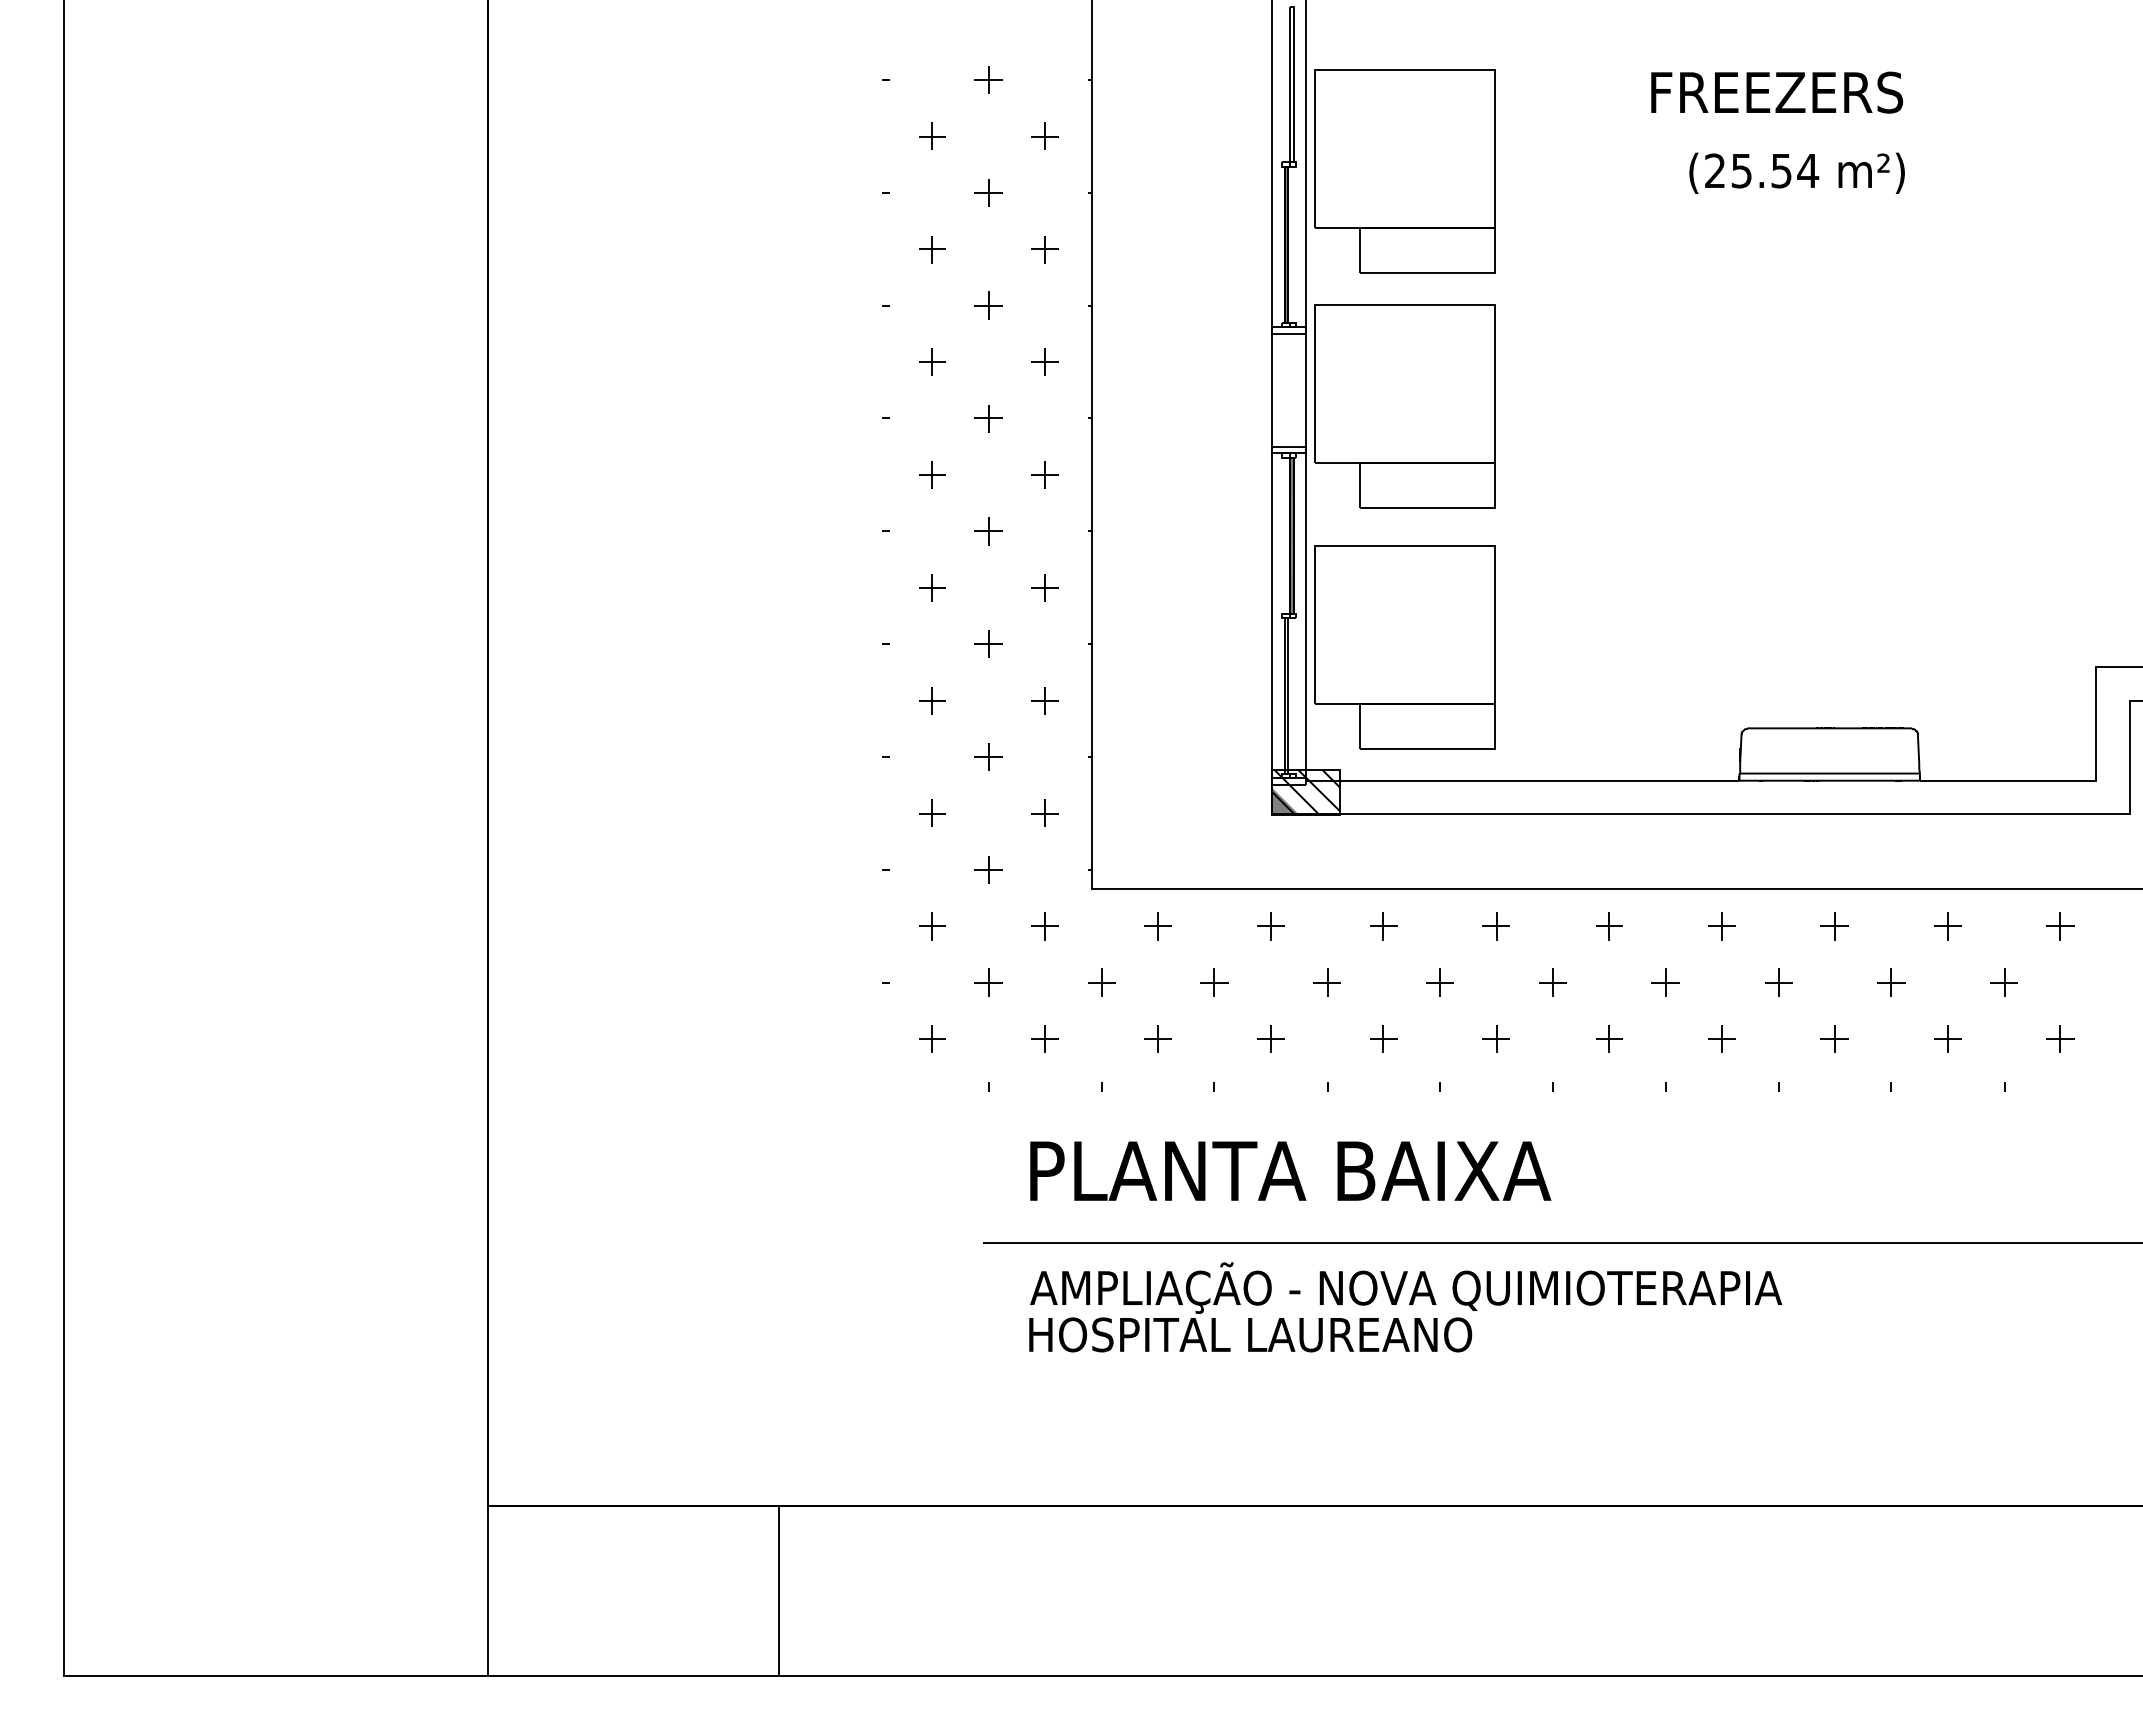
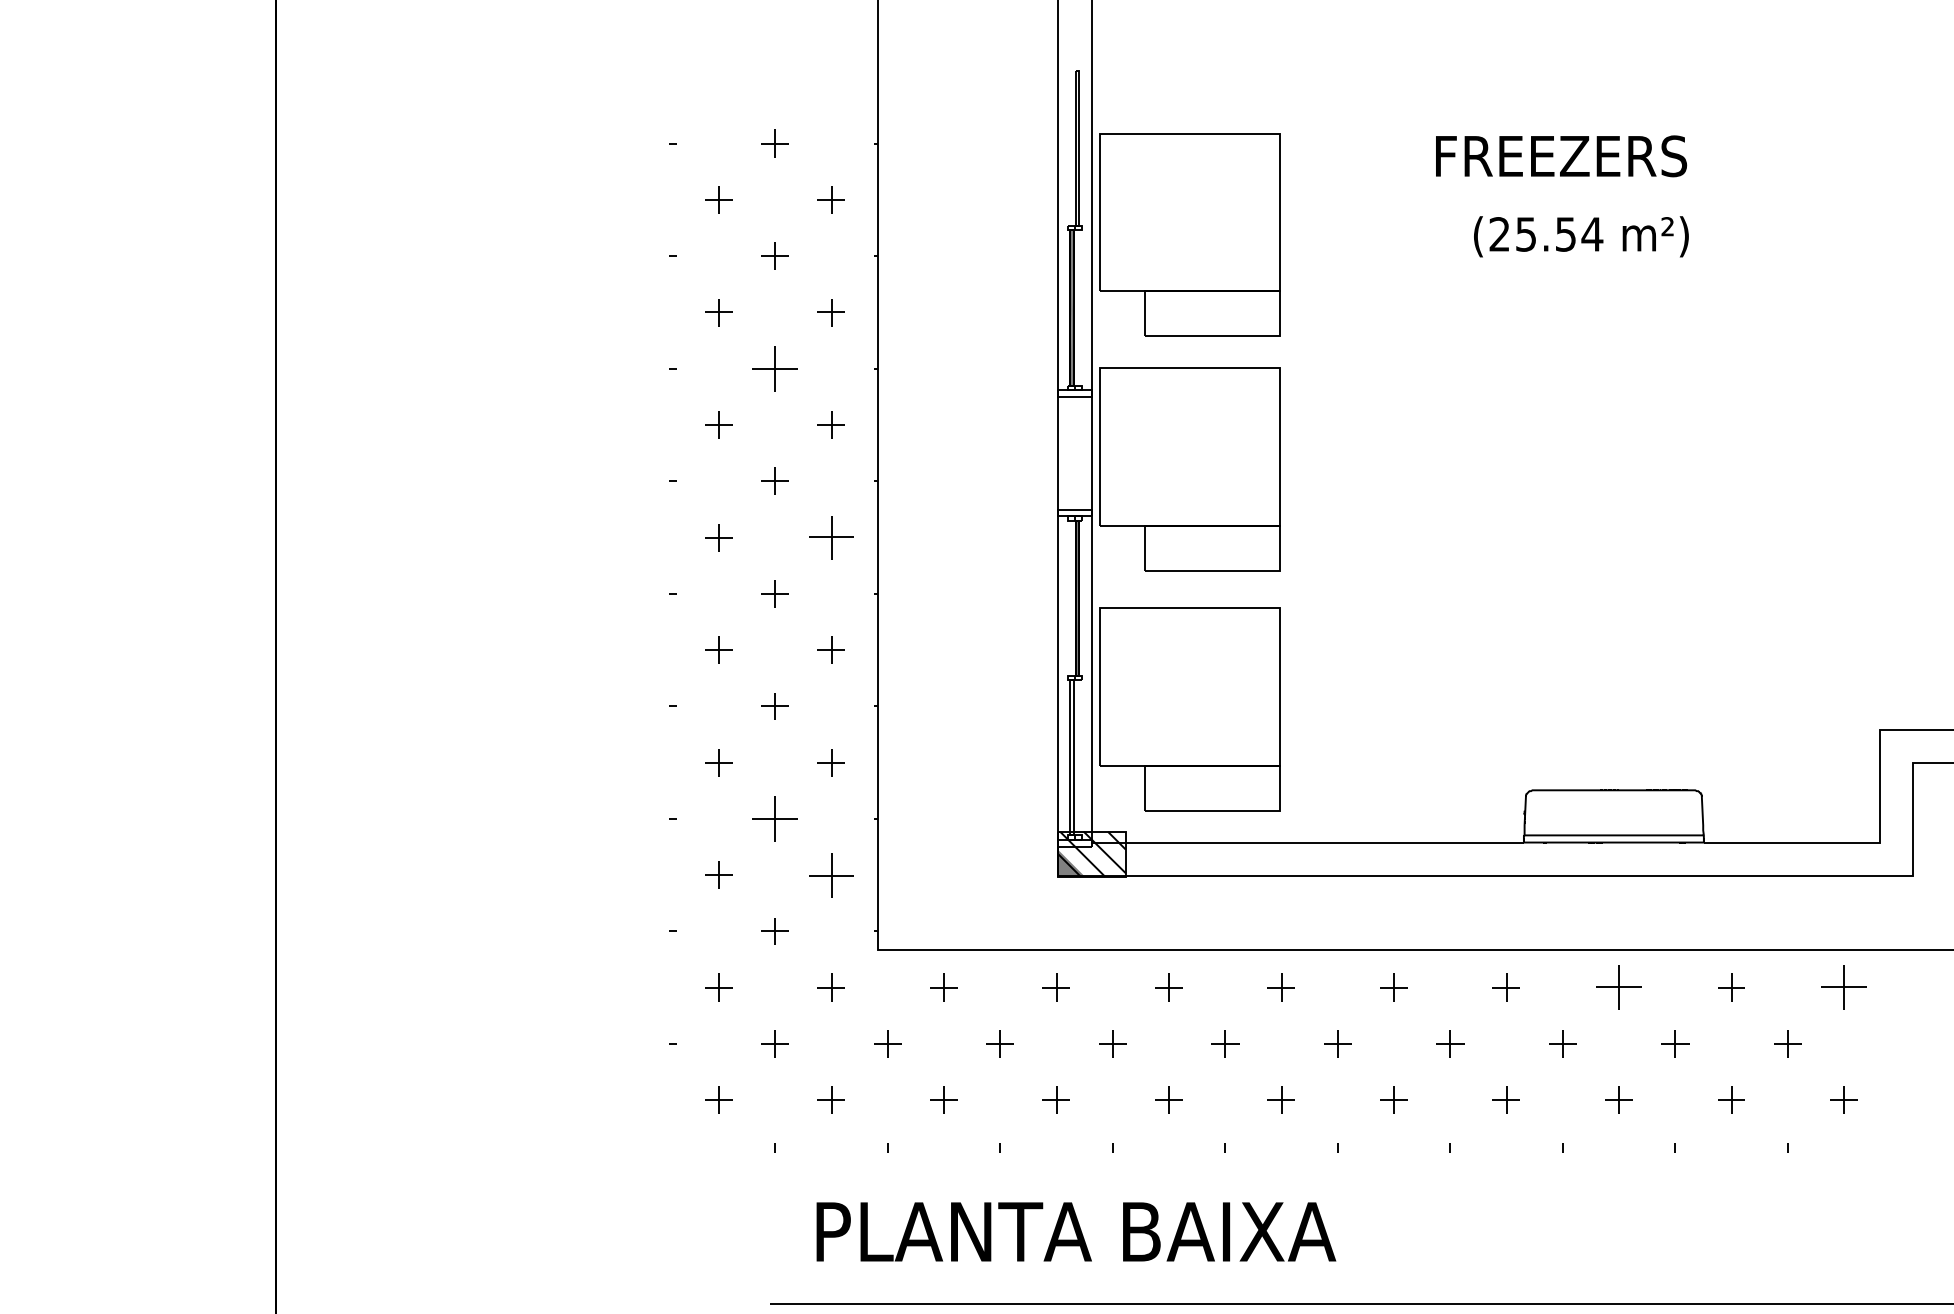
part: (988, 305) -> (774, 368), size x1.6
part: (1044, 474) -> (830, 537), size x1.6
part: (988, 756) -> (774, 818), size x1.6
part: (1044, 812) -> (830, 874), size x1.6
part: (1834, 926) -> (1618, 987), size x1.6
part: (2060, 926) -> (1844, 987), size x1.6

